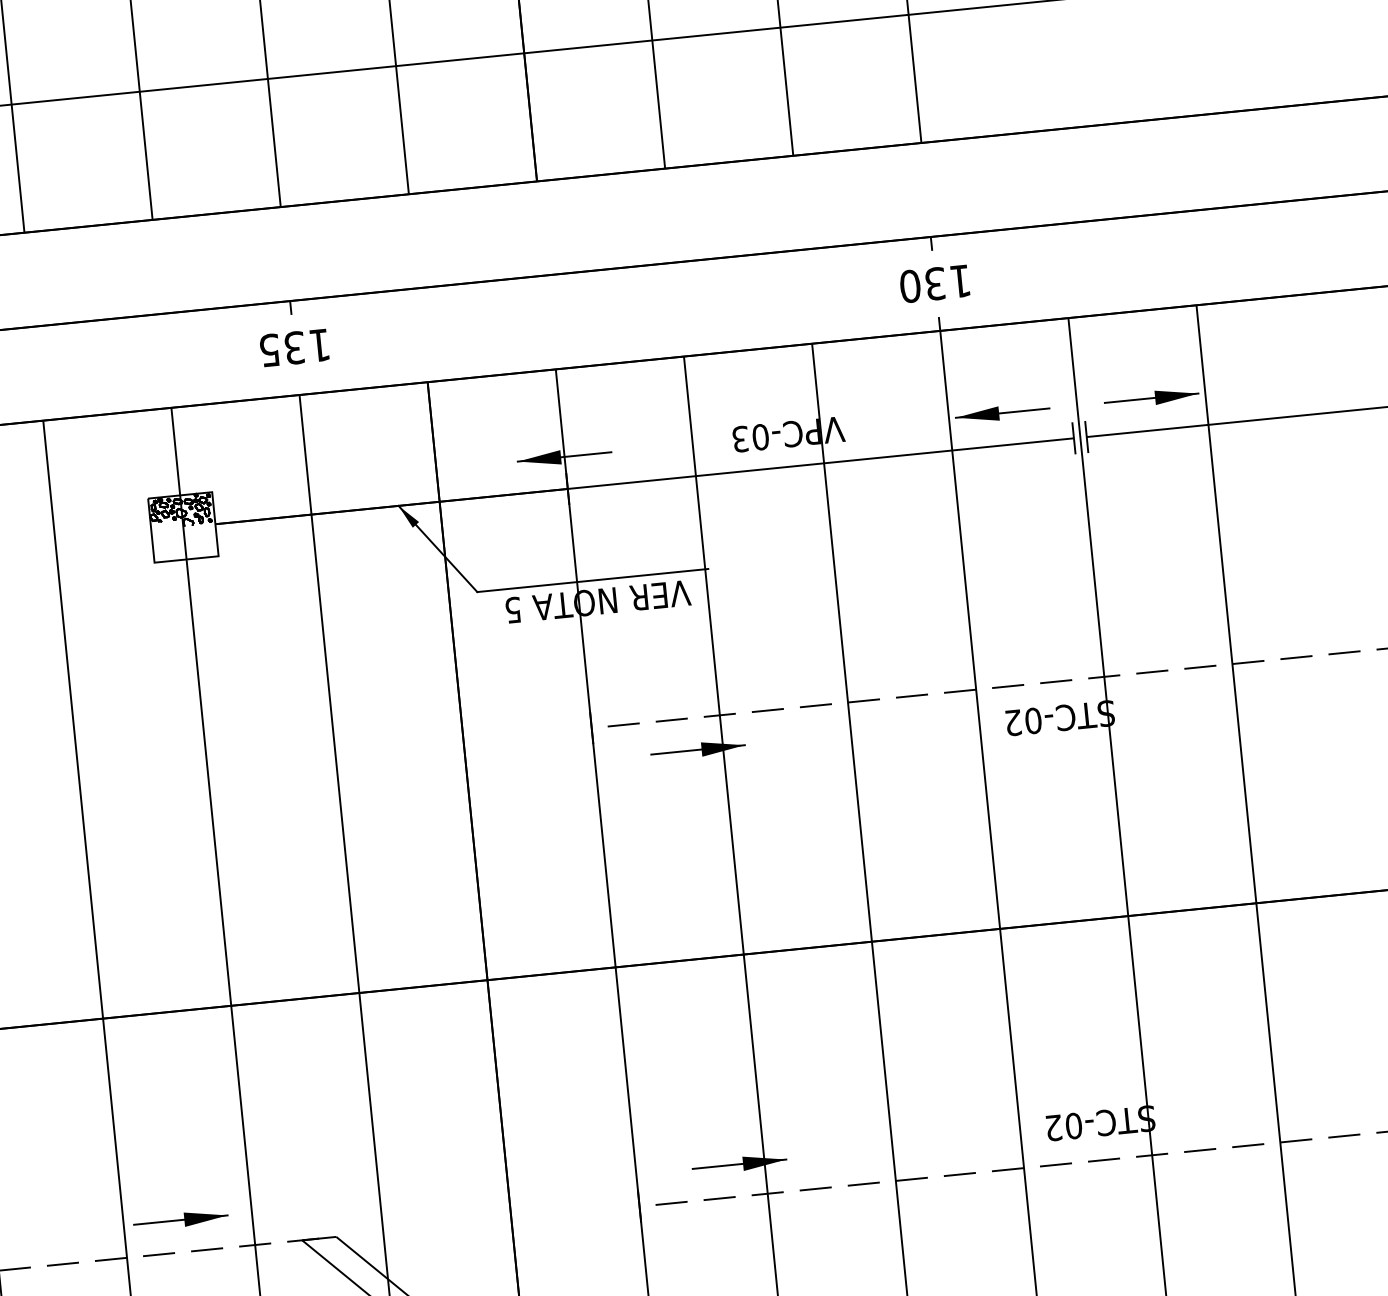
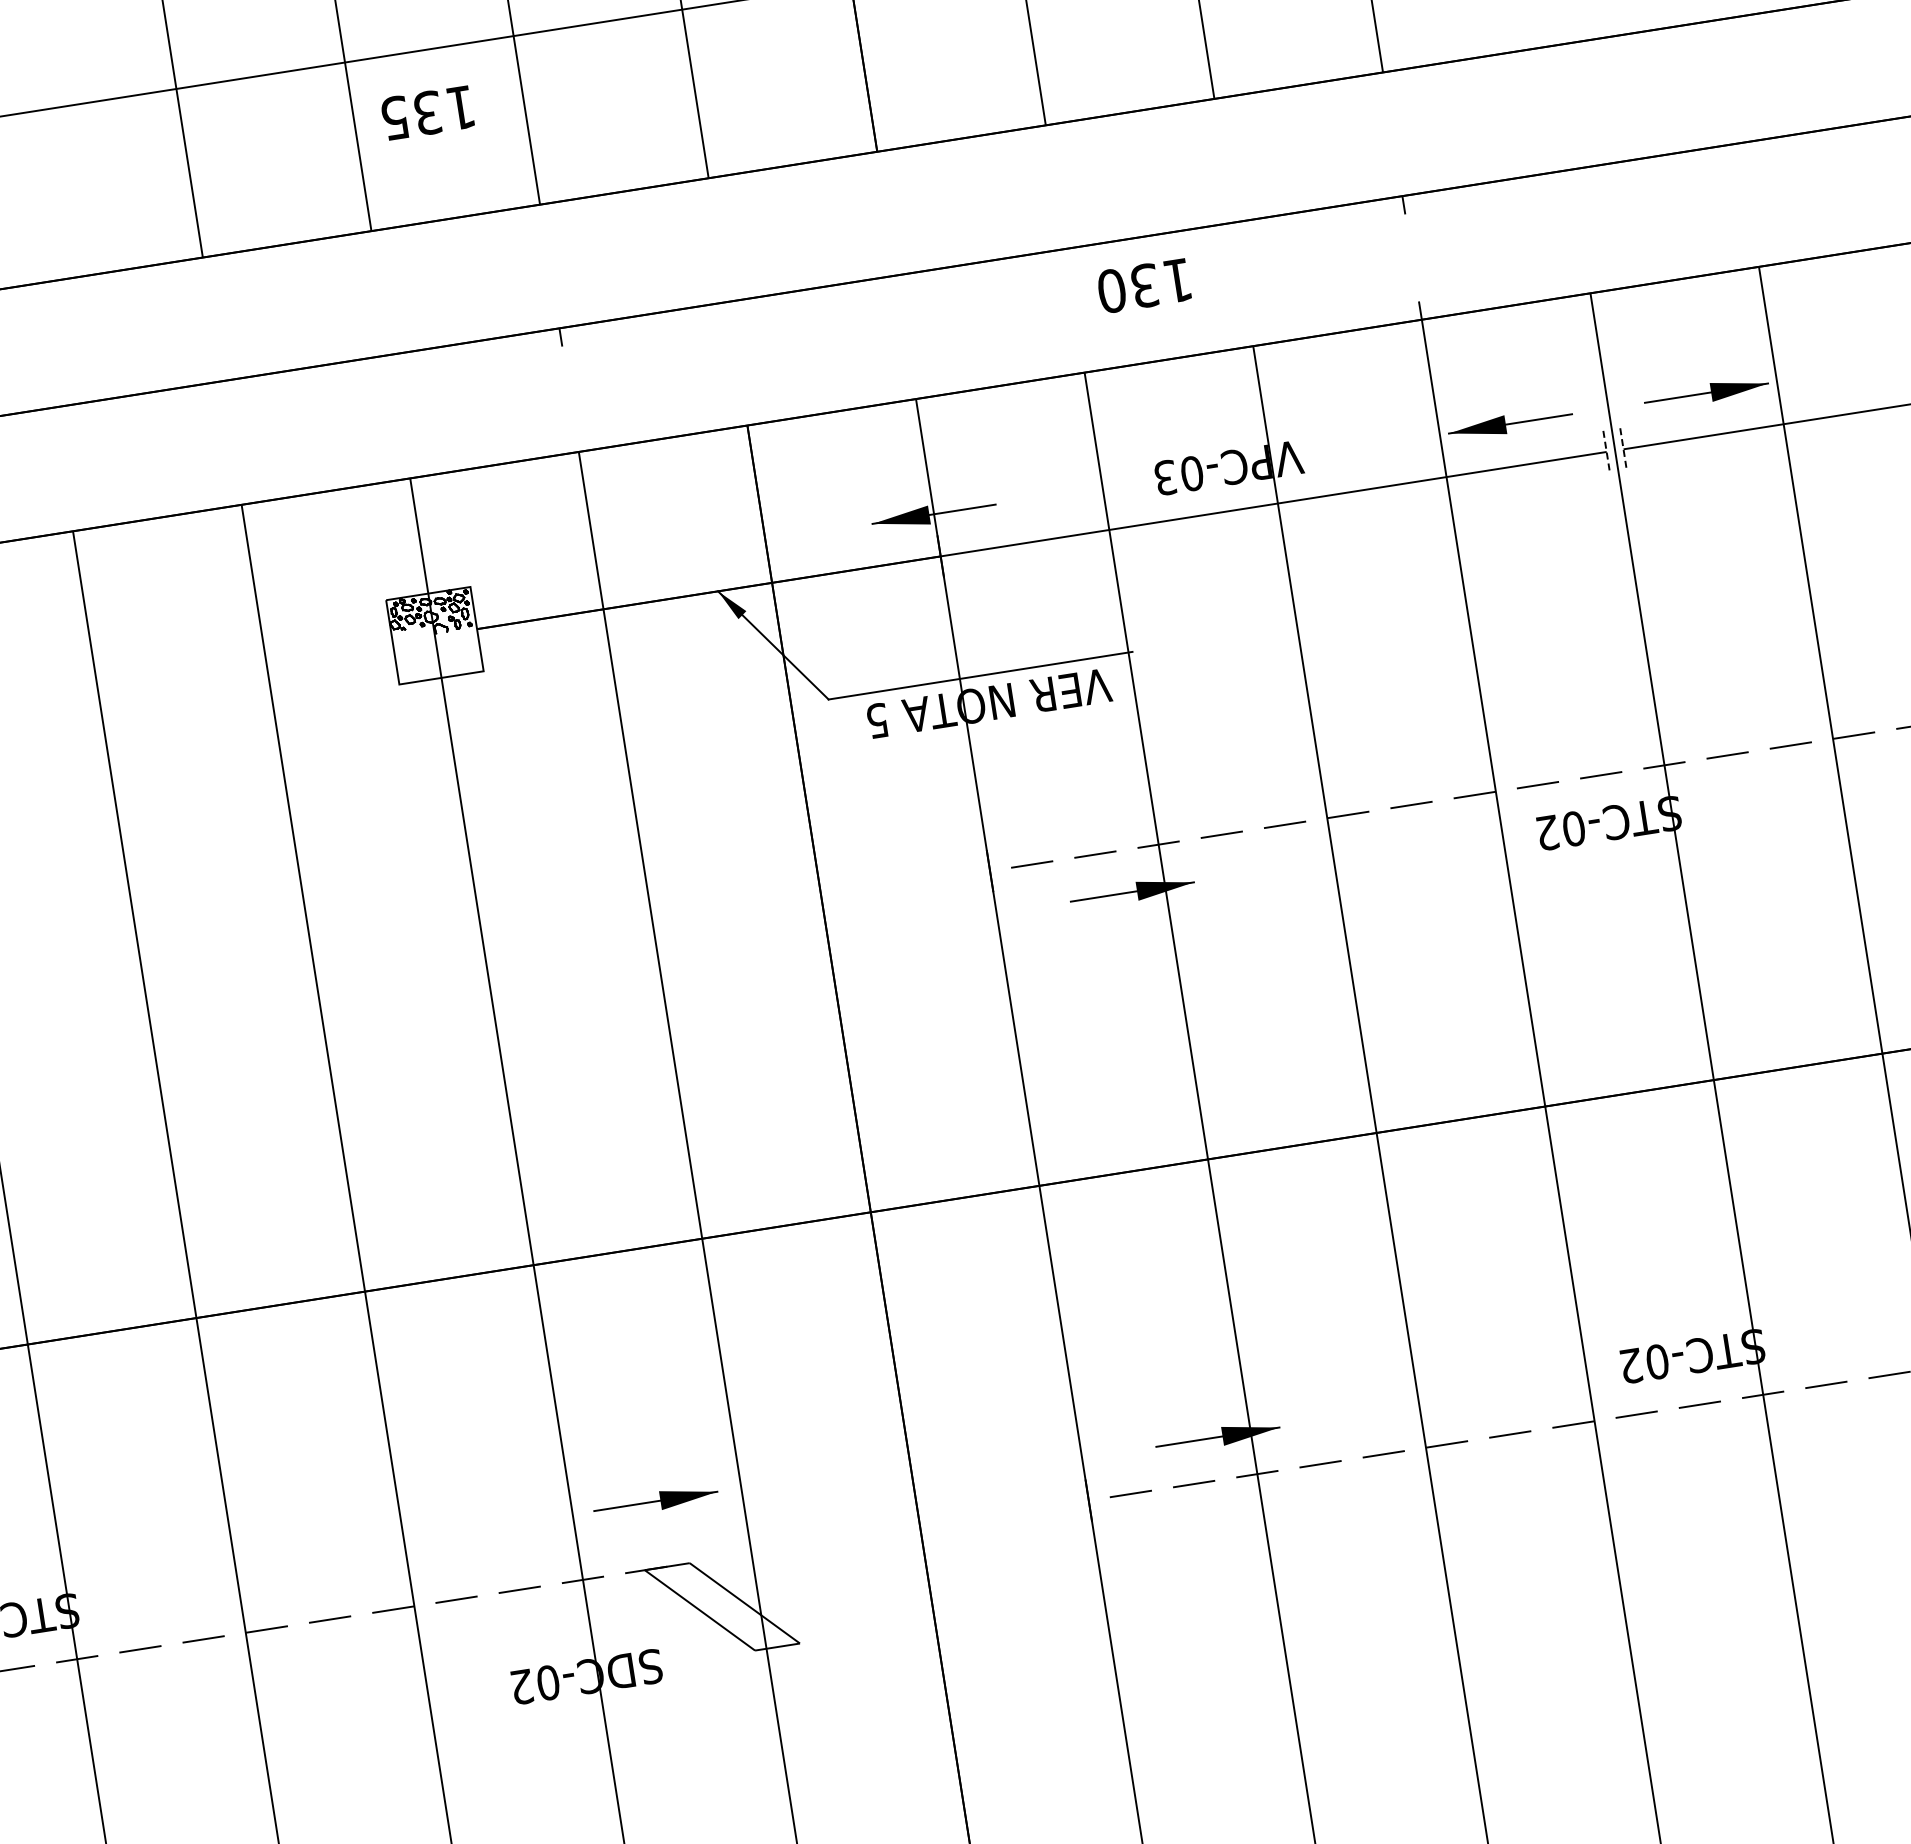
text: (935, 283) -> (1144, 285), moved
text: (294, 347) -> (427, 112), moved
line: (1086, 437) -> (1623, 449), solid -> dashed
line: (1073, 438) -> (1606, 452), solid -> dashed
part: (180, 1219) -> (655, 1500), moved

